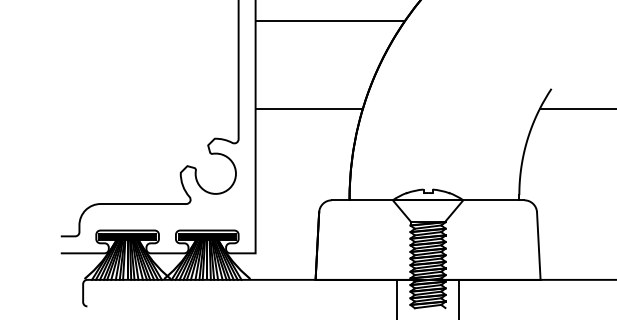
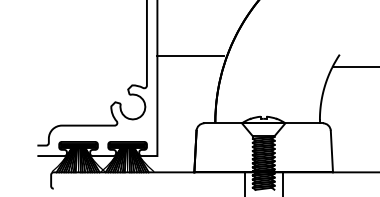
line: (330, 20) -> (203, 12), removed
line: (309, 108) -> (190, 55), moved

